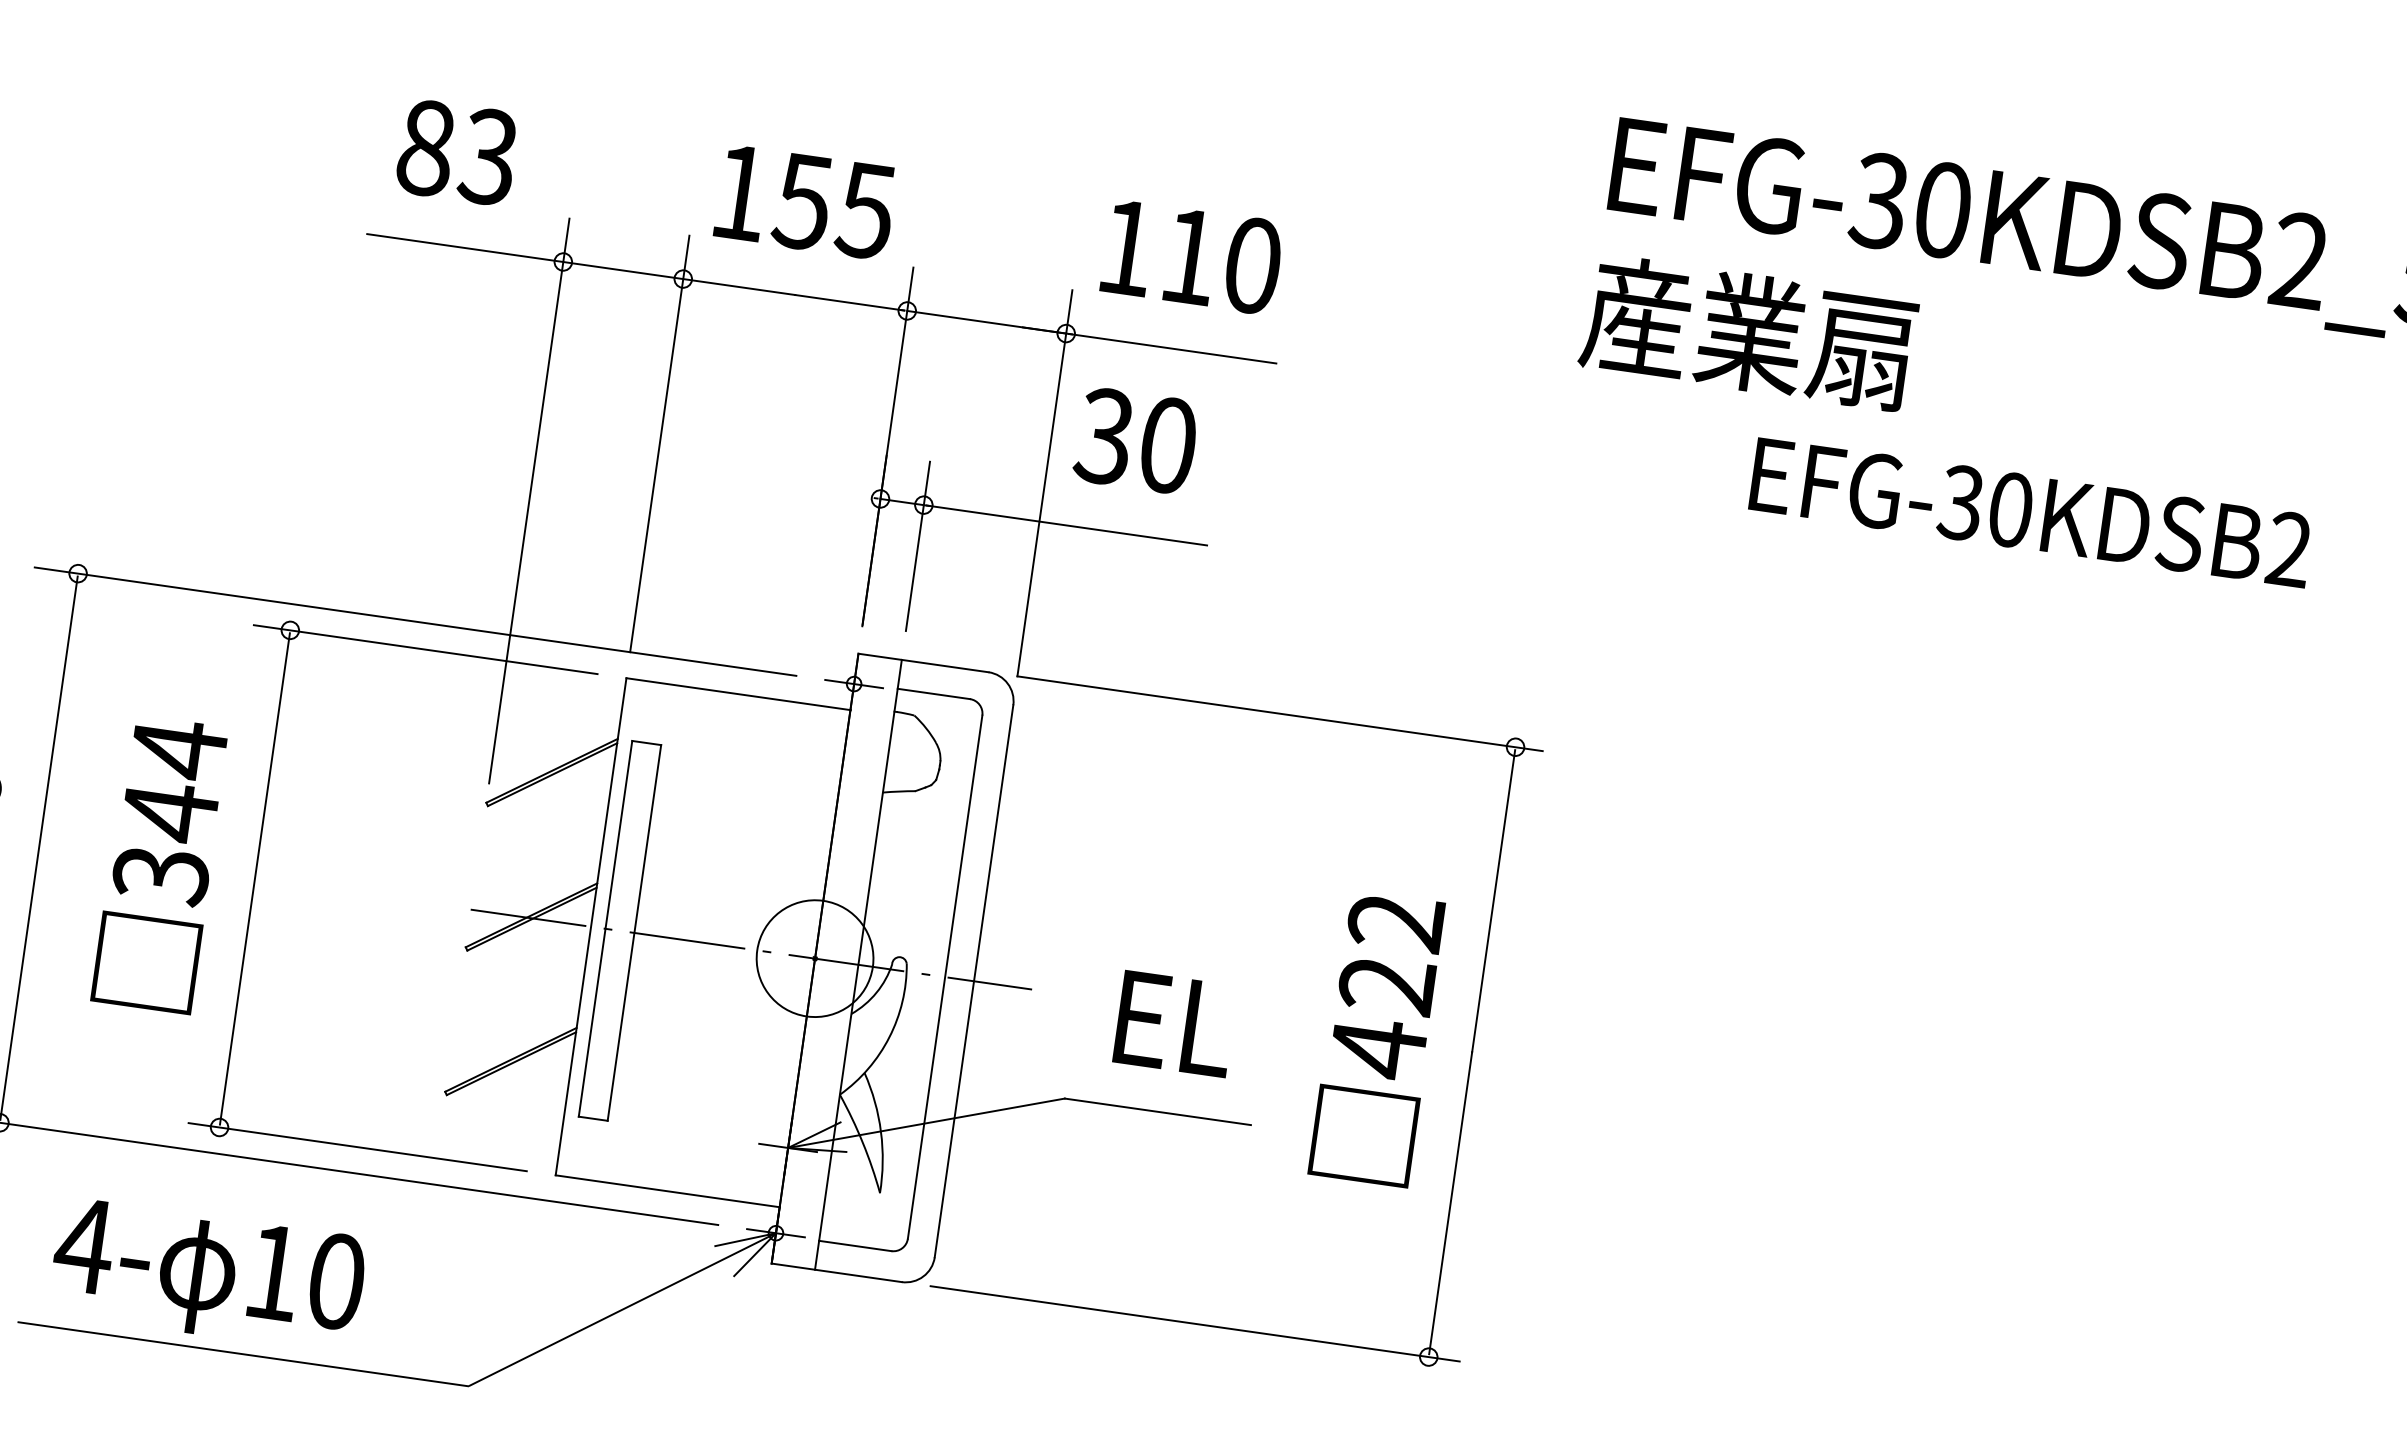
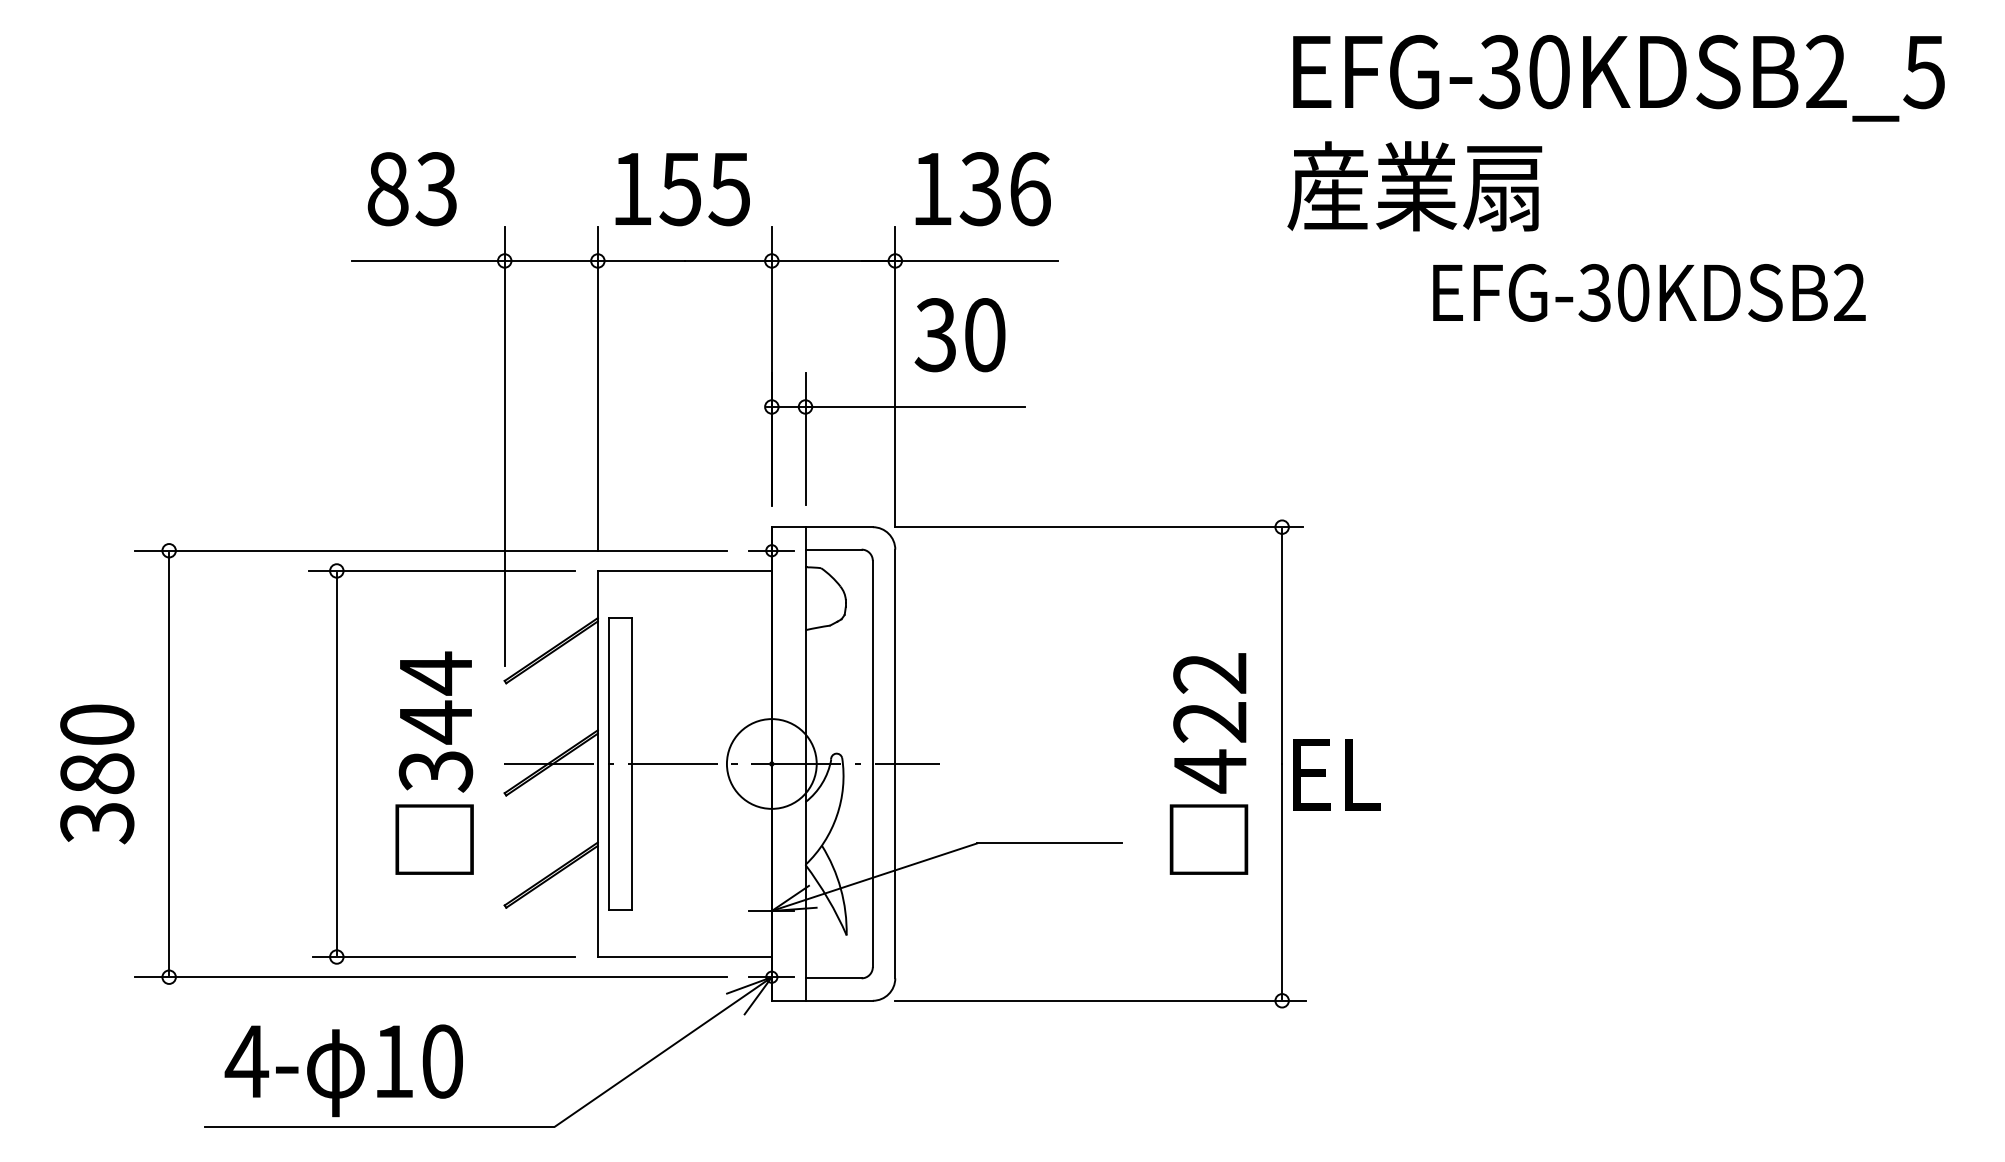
text: (1219, 261) -> (1004, 189), 110 -> 136
text: (160, 863) -> (434, 762), moved
text: (1174, 1023) -> (1336, 774), moved

